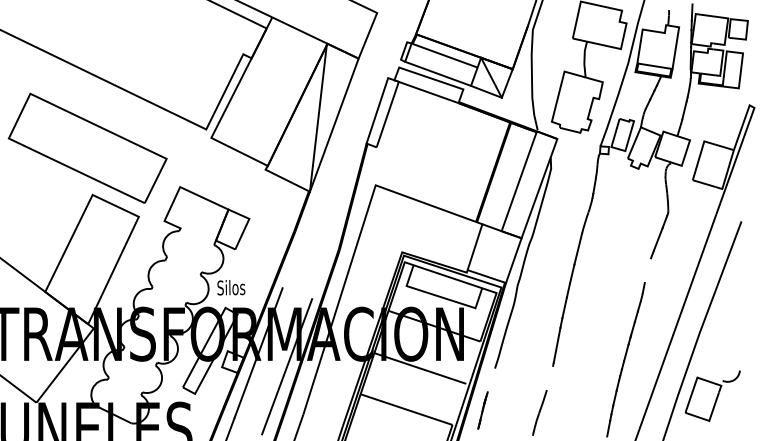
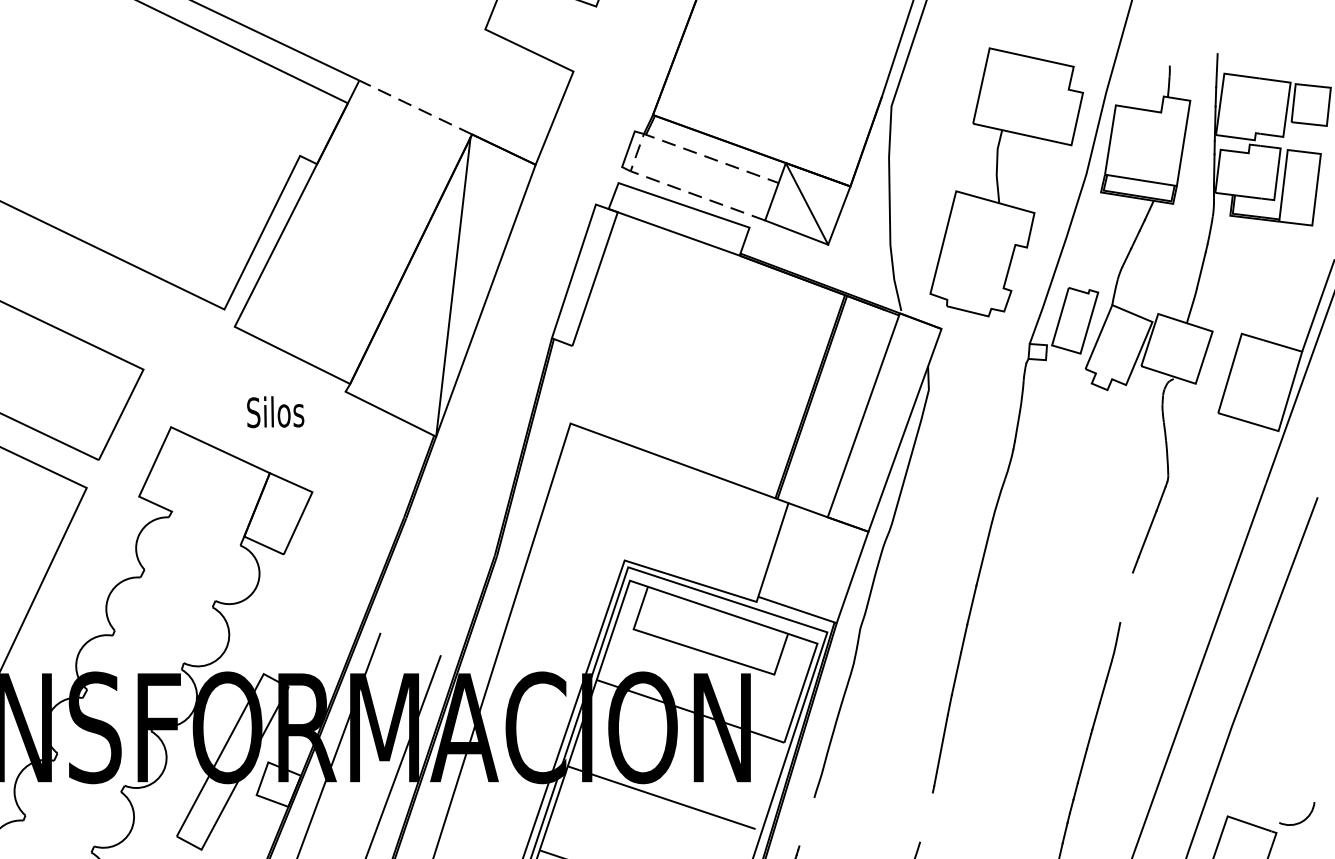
line: (299, 30) -> (414, 107), solid -> dashed
line: (408, 52) -> (637, 152), solid -> dashed
text: (231, 287) -> (275, 411), moved

